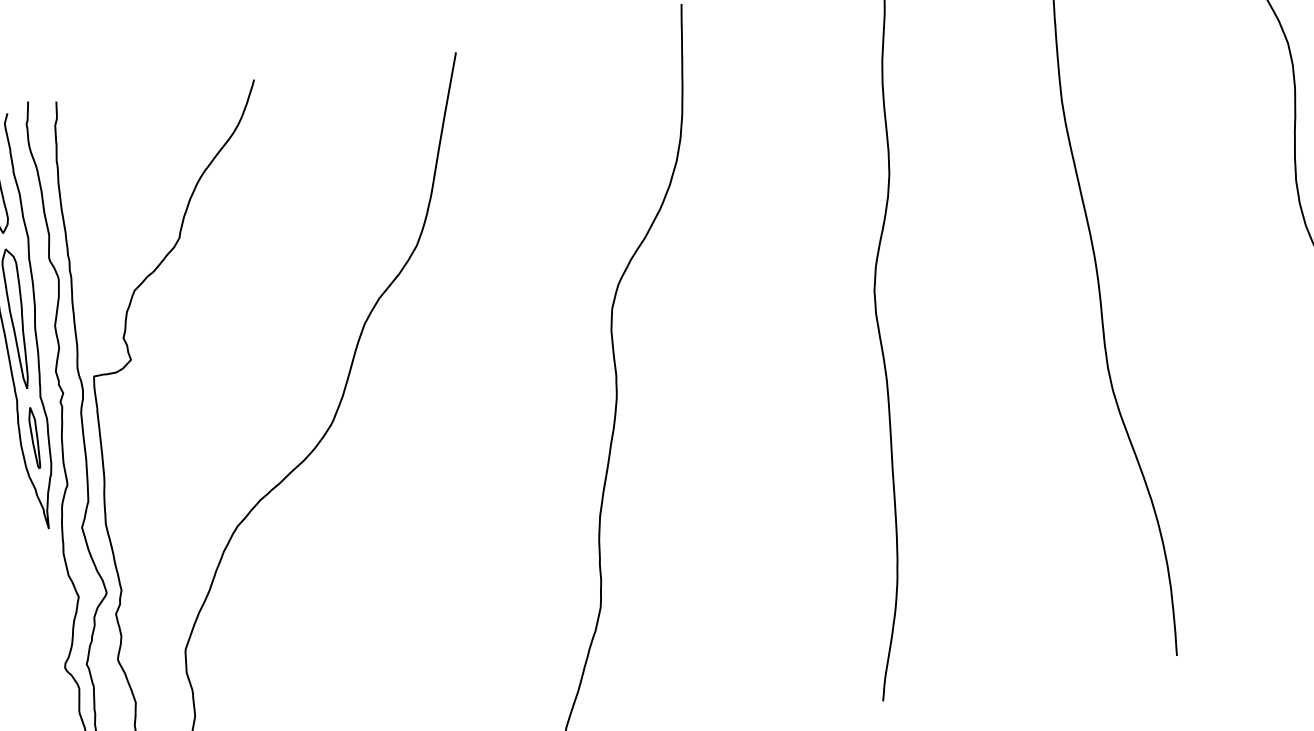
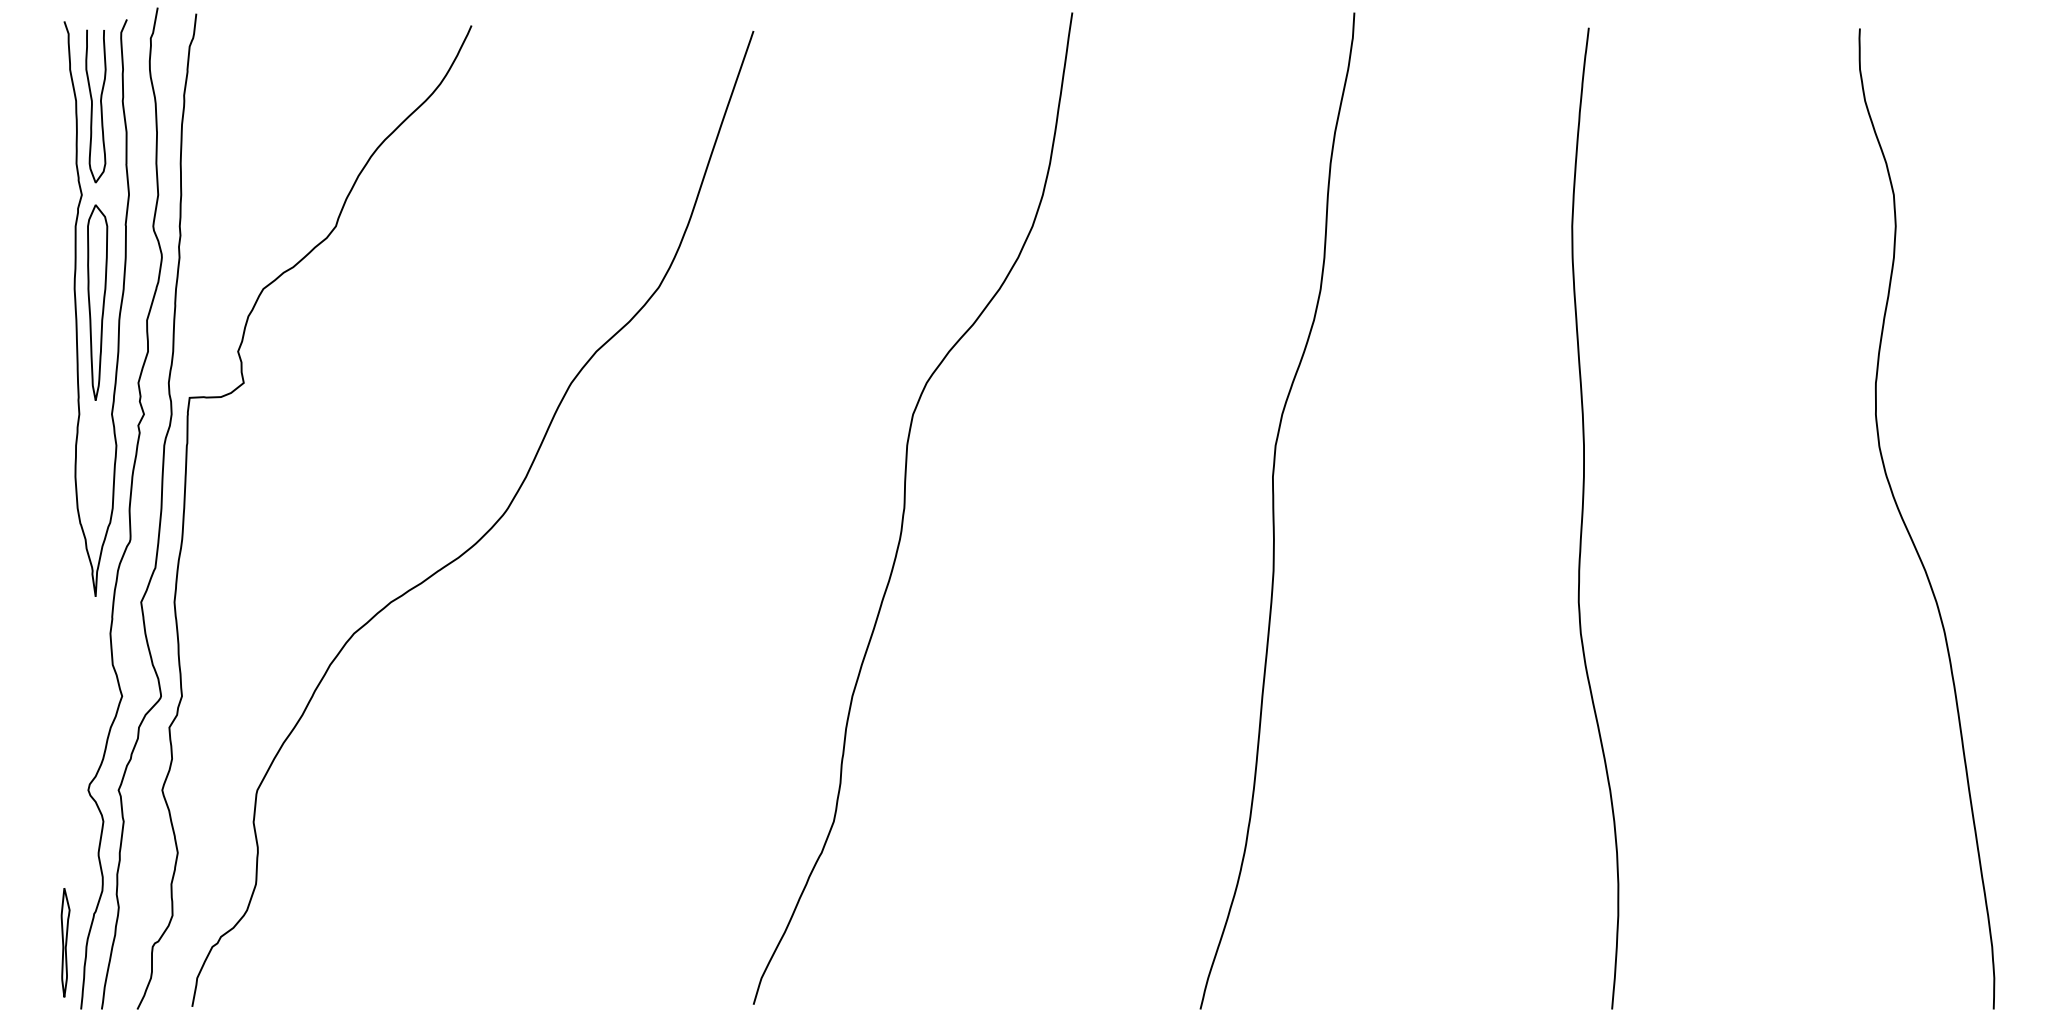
part: (34, 438) -> (95, 469), removed

